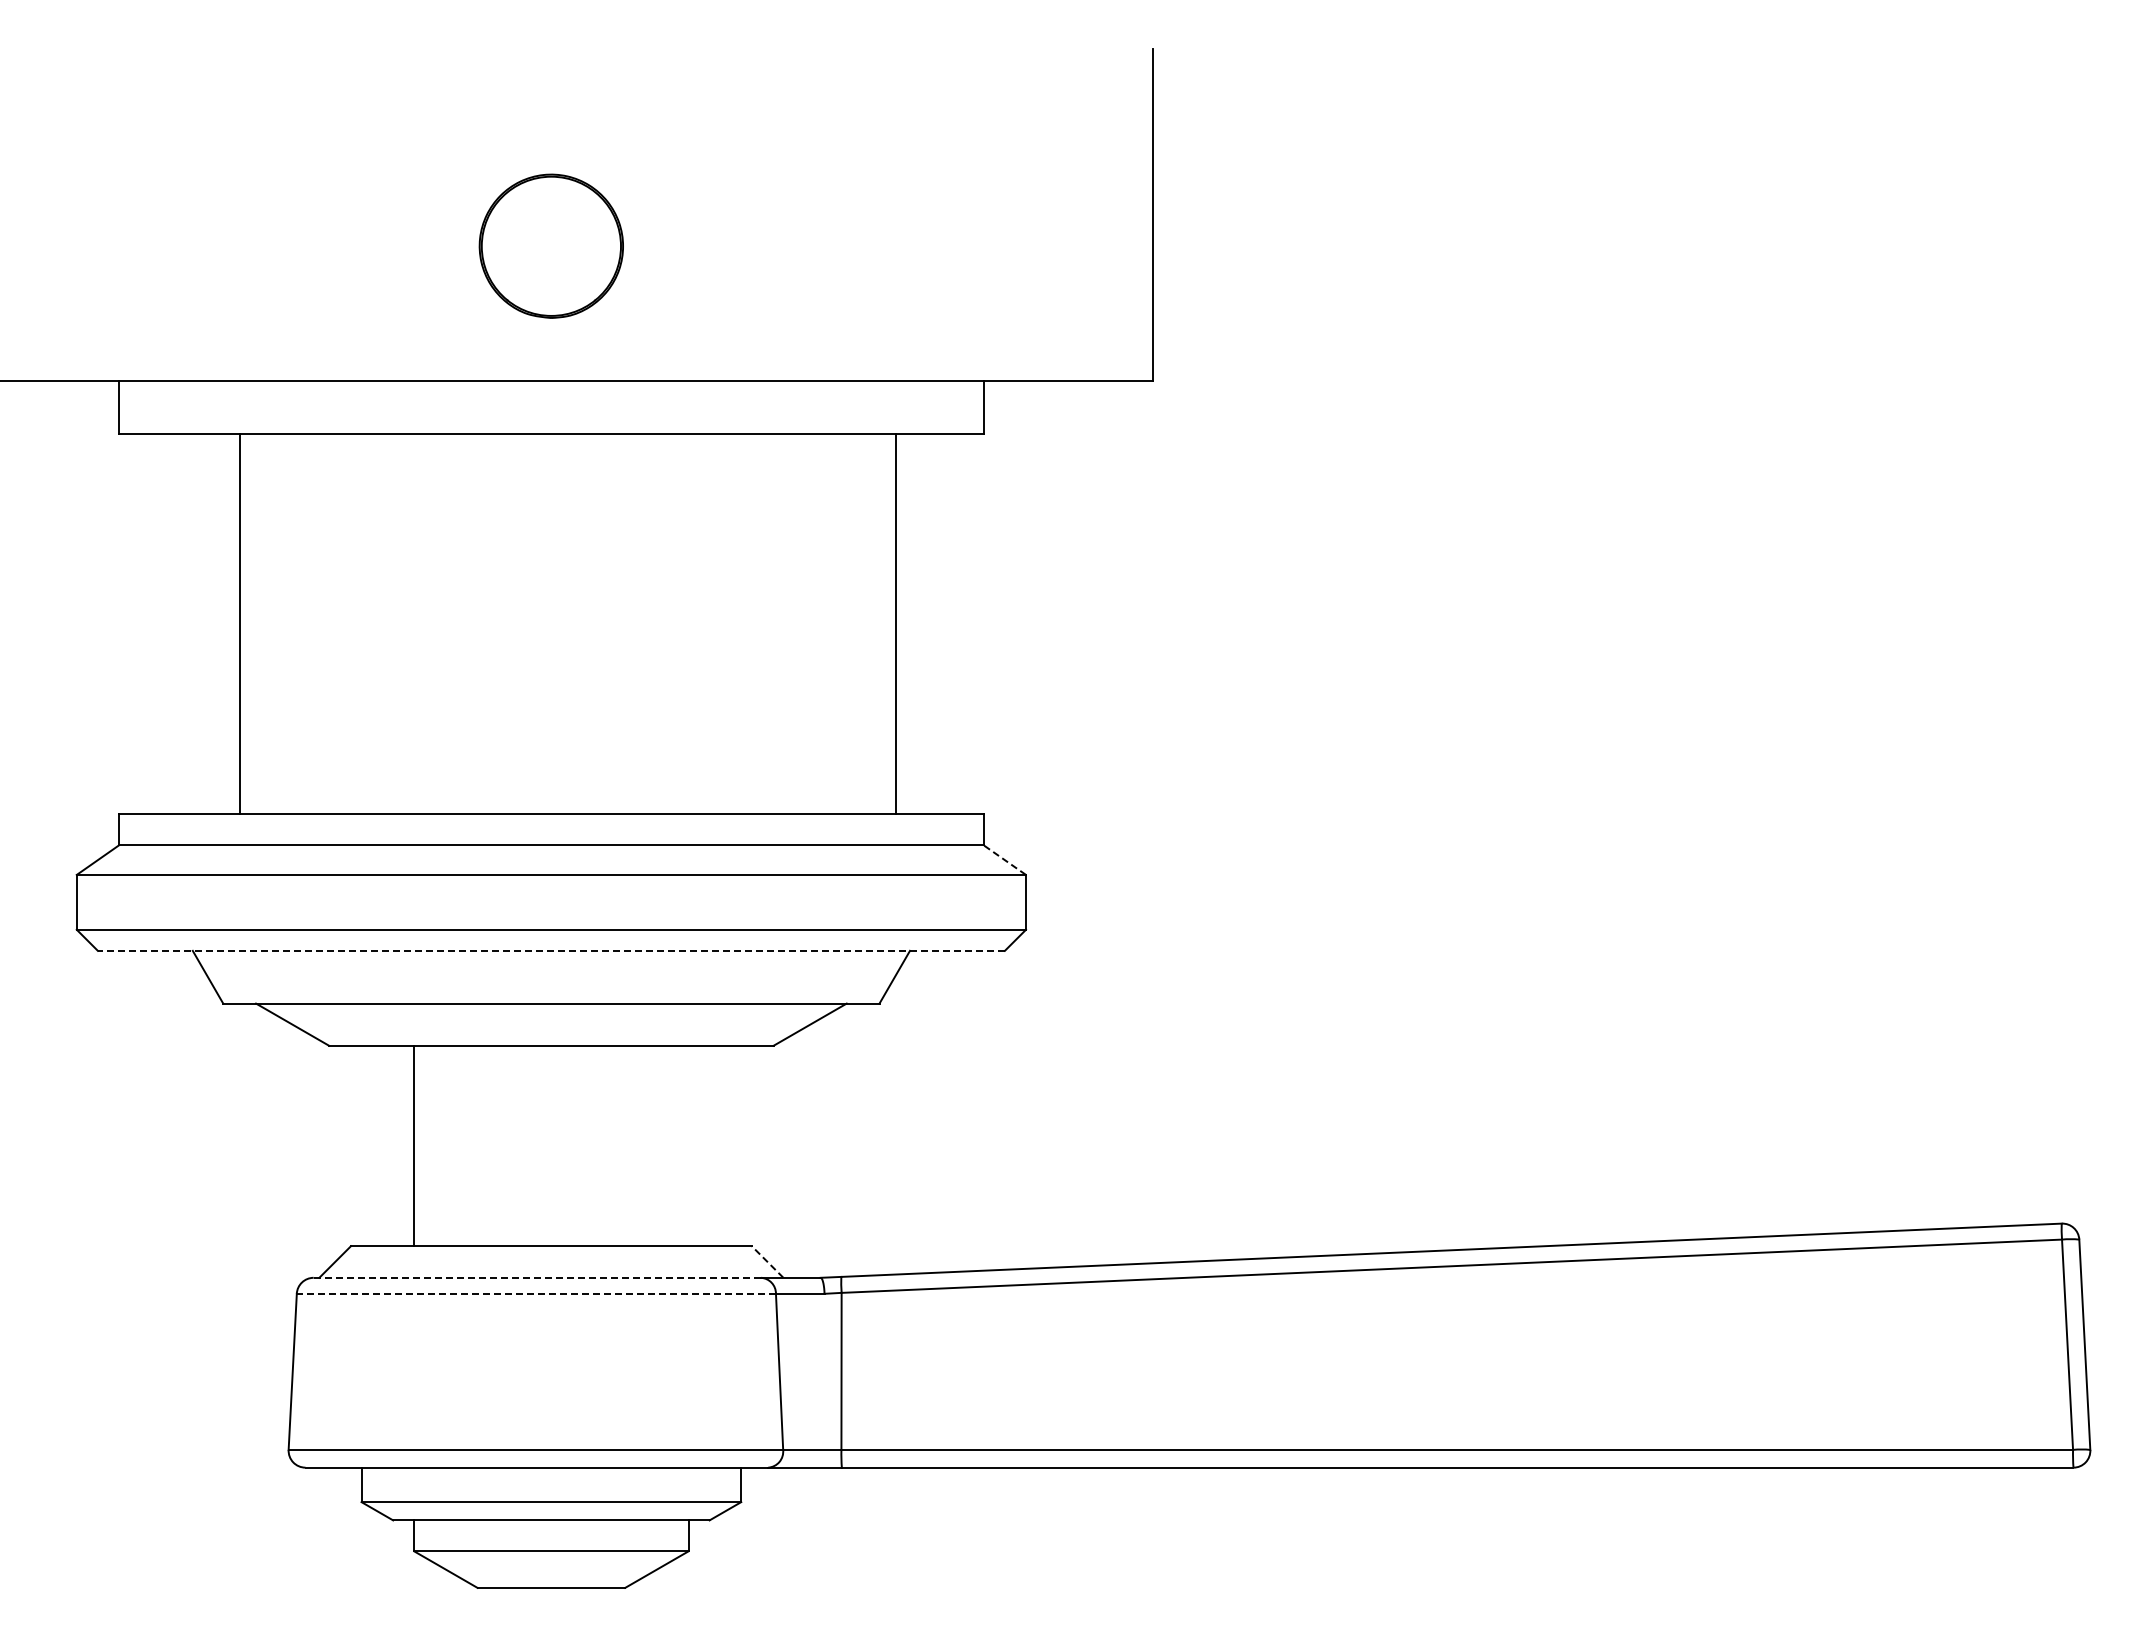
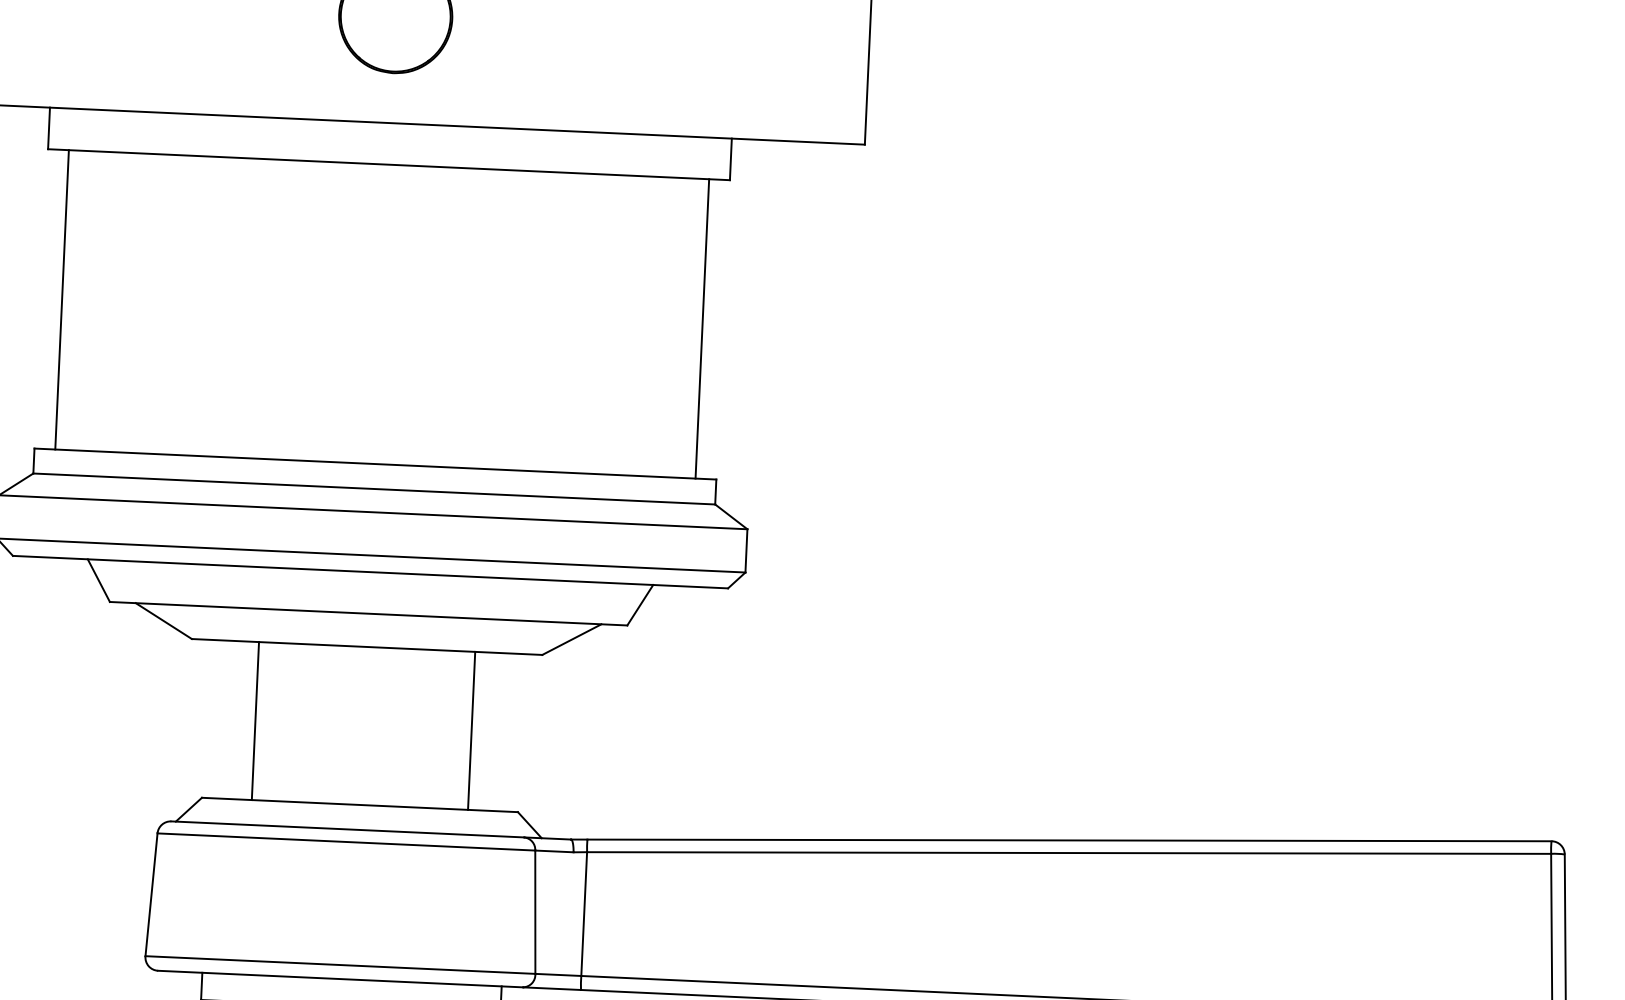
line: (240, 623) -> (62, 299), moved
line: (896, 623) -> (702, 328), moved
line: (1004, 860) -> (730, 517), dashed -> solid
line: (551, 950) -> (370, 571), dashed -> solid
line: (688, 1145) -> (471, 730), added
line: (767, 1261) -> (529, 824), dashed -> solid
line: (537, 1277) -> (347, 829), dashed -> solid
line: (536, 1293) -> (346, 841), dashed -> solid

